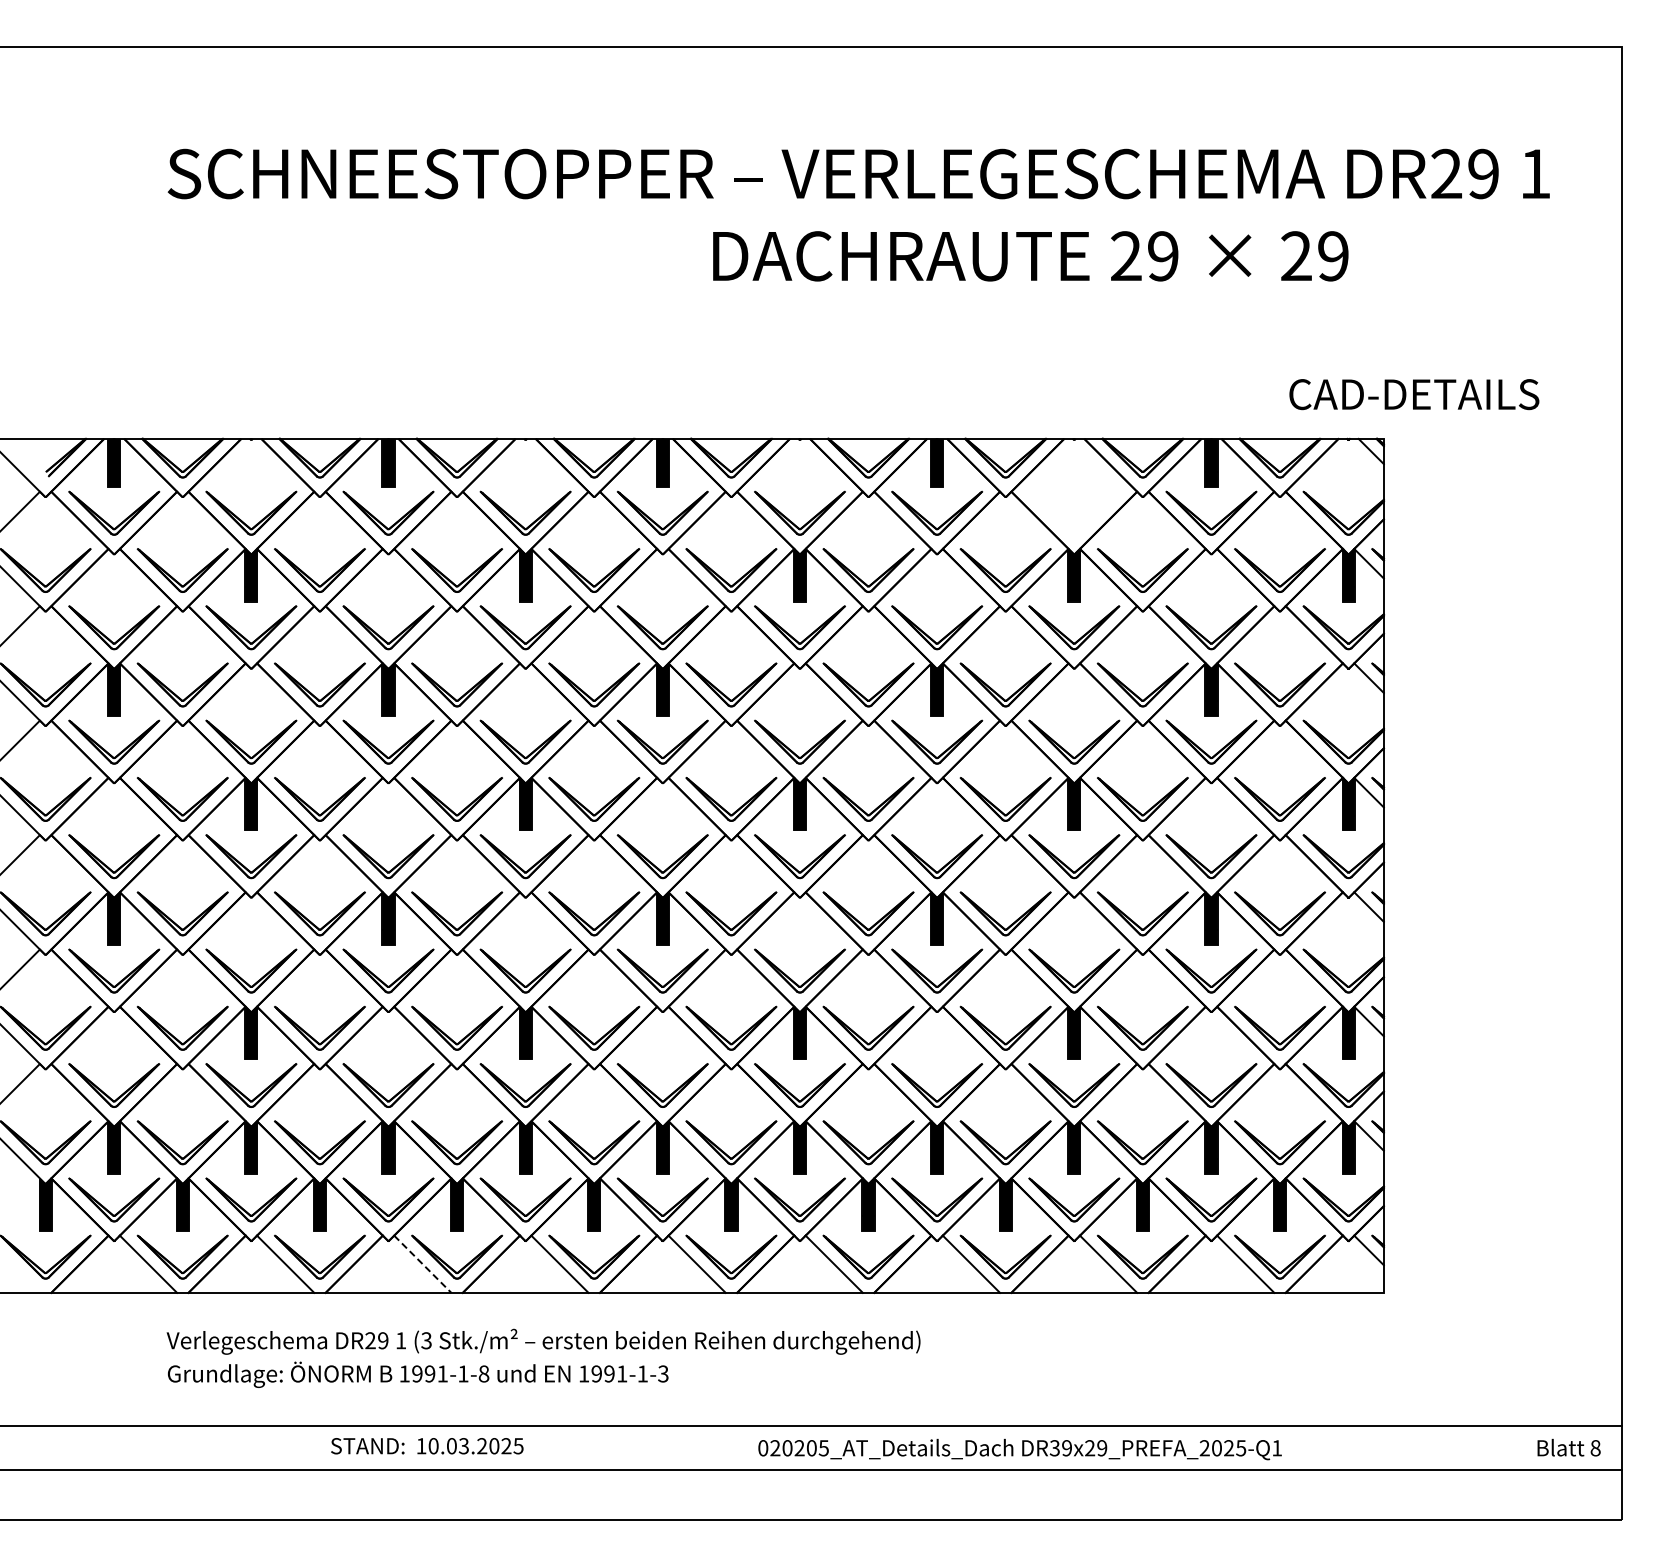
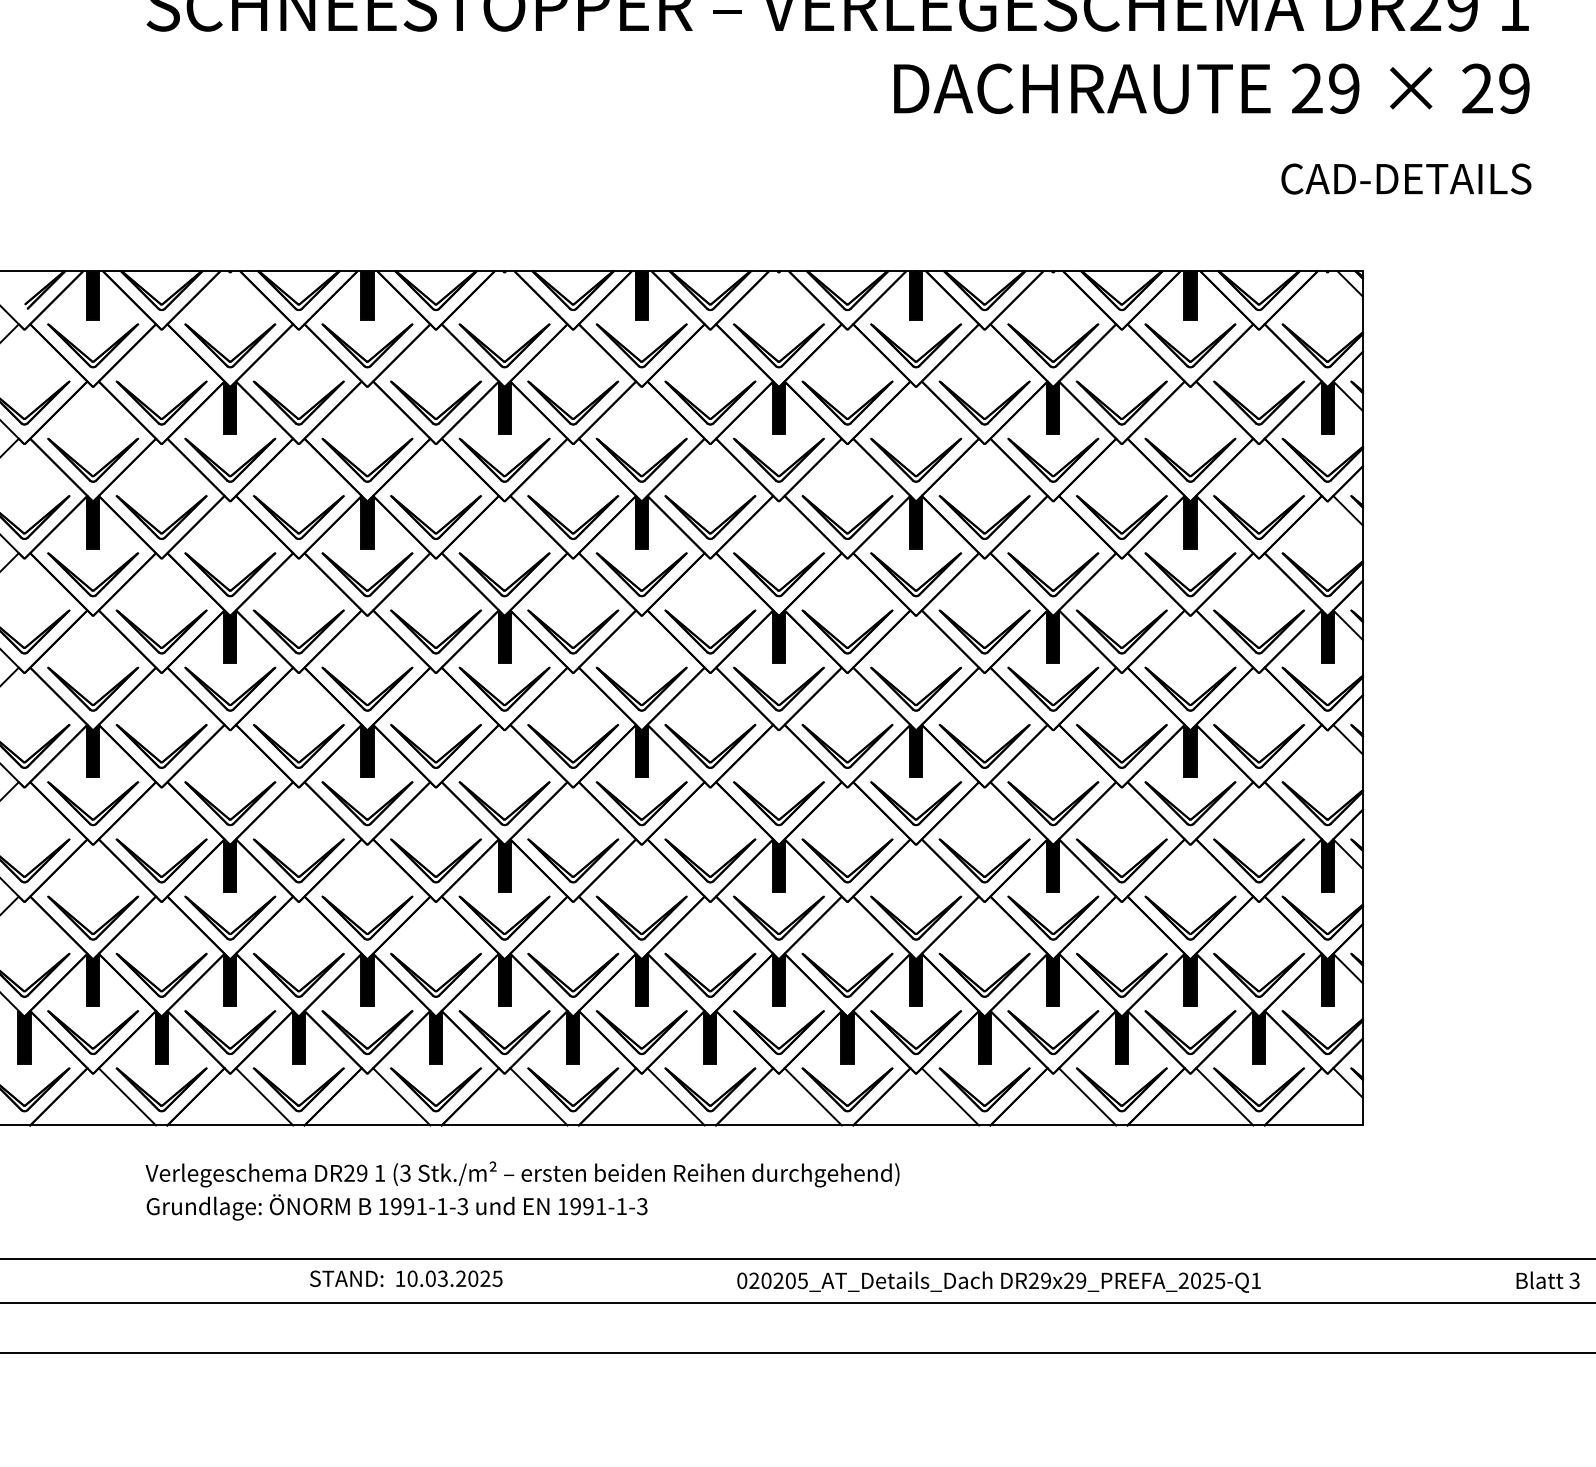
text: (1030, 256) -> (1211, 88), moved
text: (1414, 394) -> (1406, 179), moved
part: (1065, 520) -> (1044, 353), added
line: (423, 1264) -> (402, 1097), dashed -> solid
text: (483, 1373) -> (462, 1206), 1991-1-8 -> 1991-1-3
text: (1054, 1448) -> (1033, 1281), DR39x29_PREFA_2025-Q1 -> DR29x29_PREFA_2025-Q1
text: (1595, 1448) -> (1574, 1281), 8 -> 3

